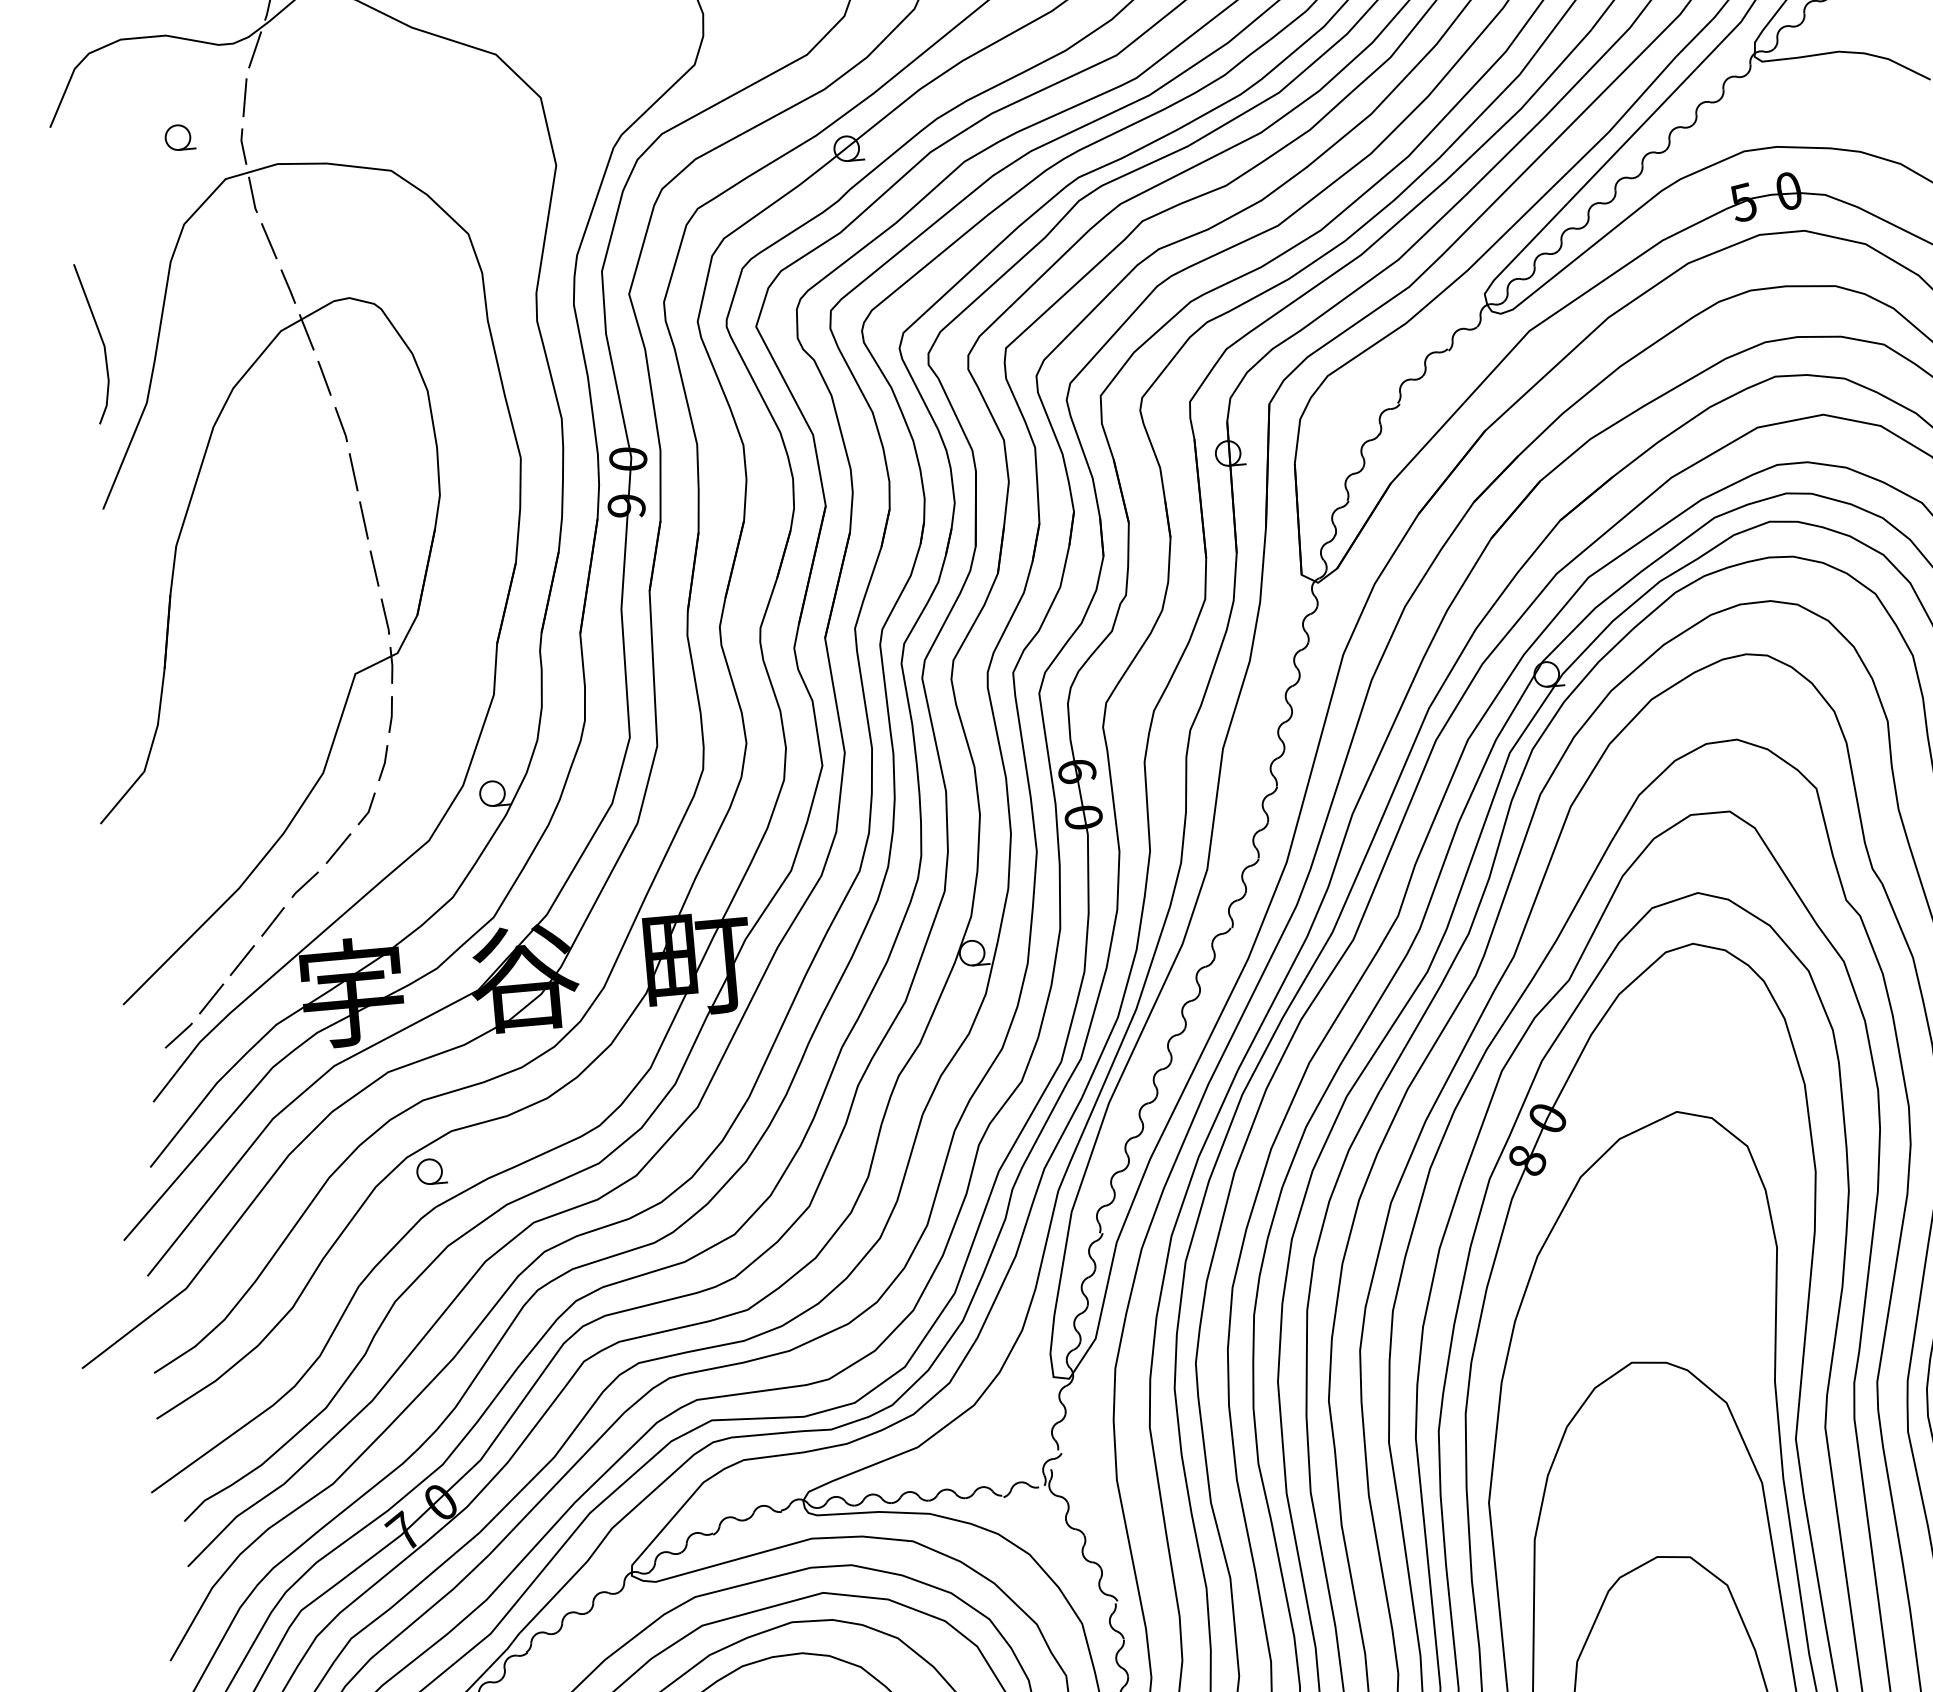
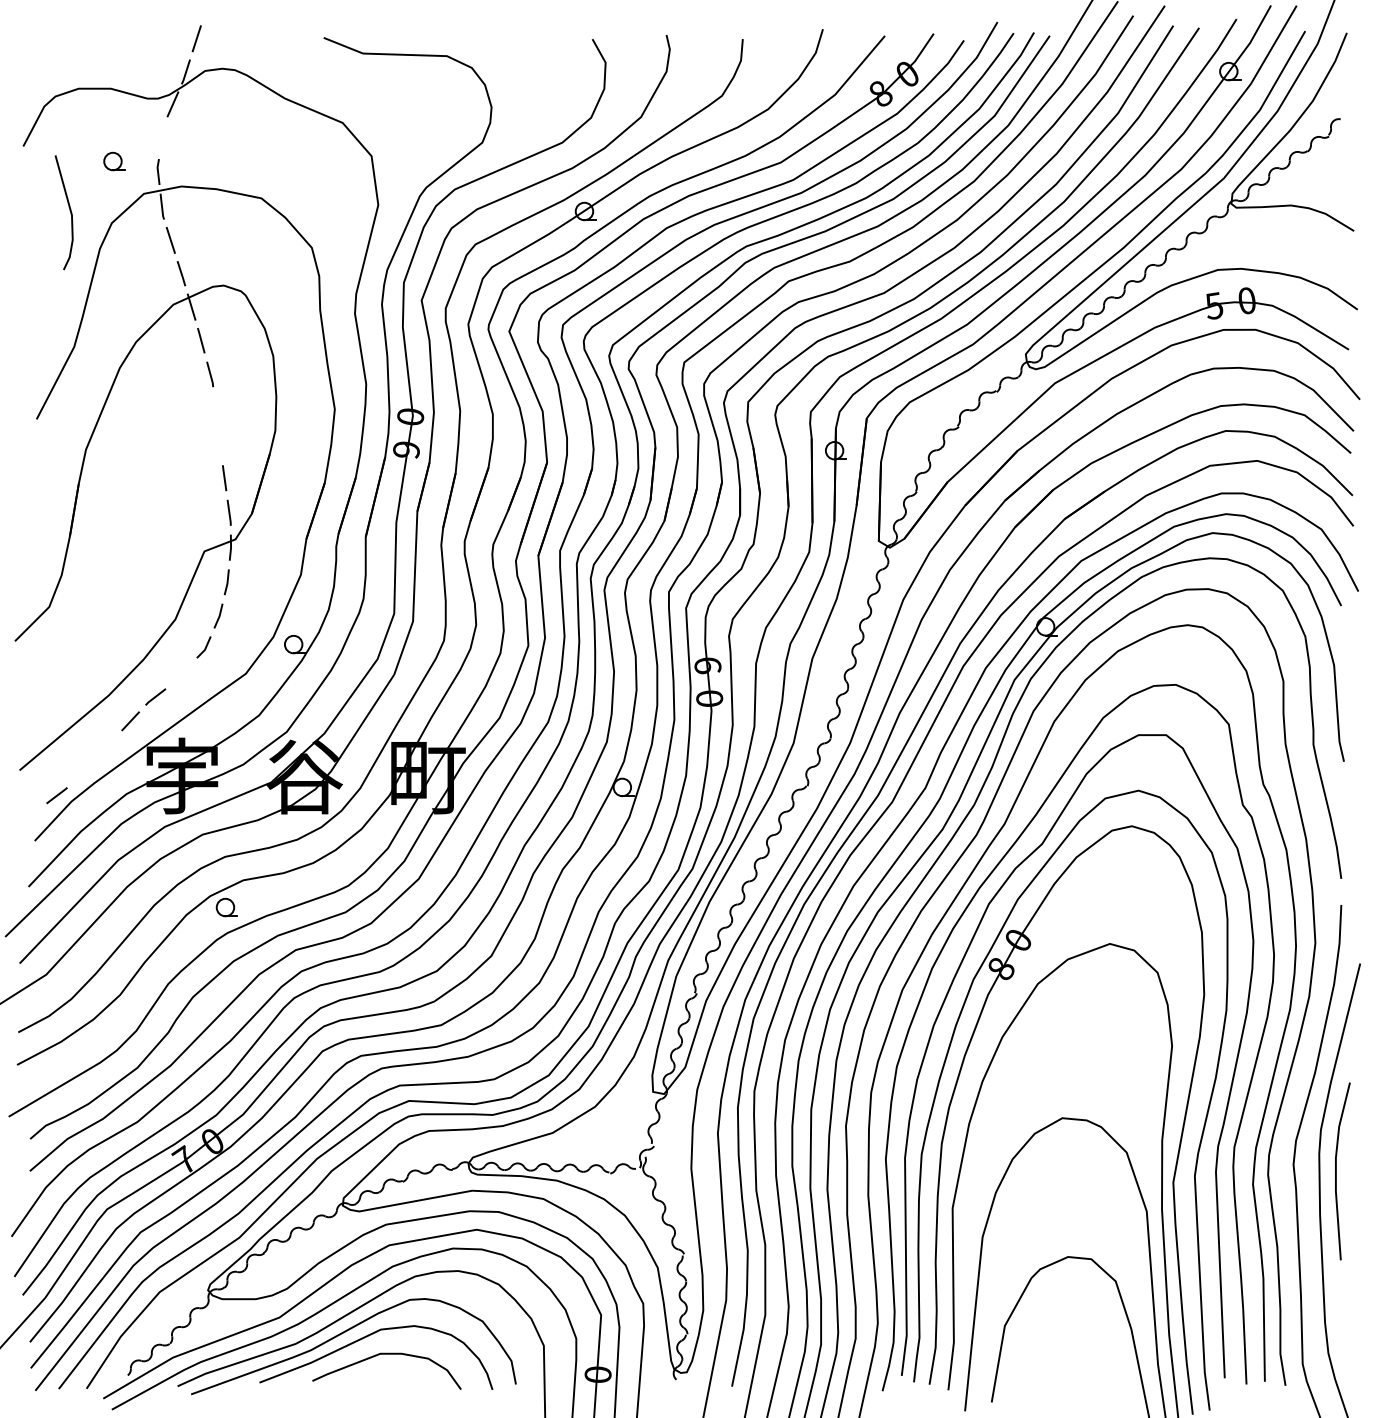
line: (244, 97) -> (162, 137), removed
line: (100, 339) -> (69, 210), moved
line: (353, 471) -> (215, 408), removed
line: (363, 520) -> (219, 443), removed
line: (338, 848) -> (181, 673), removed
line: (242, 960) -> (106, 746), removed
line: (211, 998) -> (82, 771), removed

